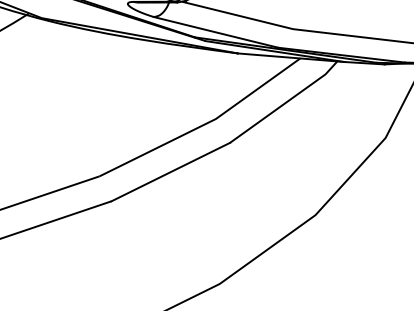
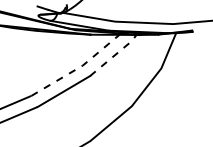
line: (288, 102) -> (115, 55), solid -> dashed
line: (206, 124) -> (78, 68), solid -> dashed

